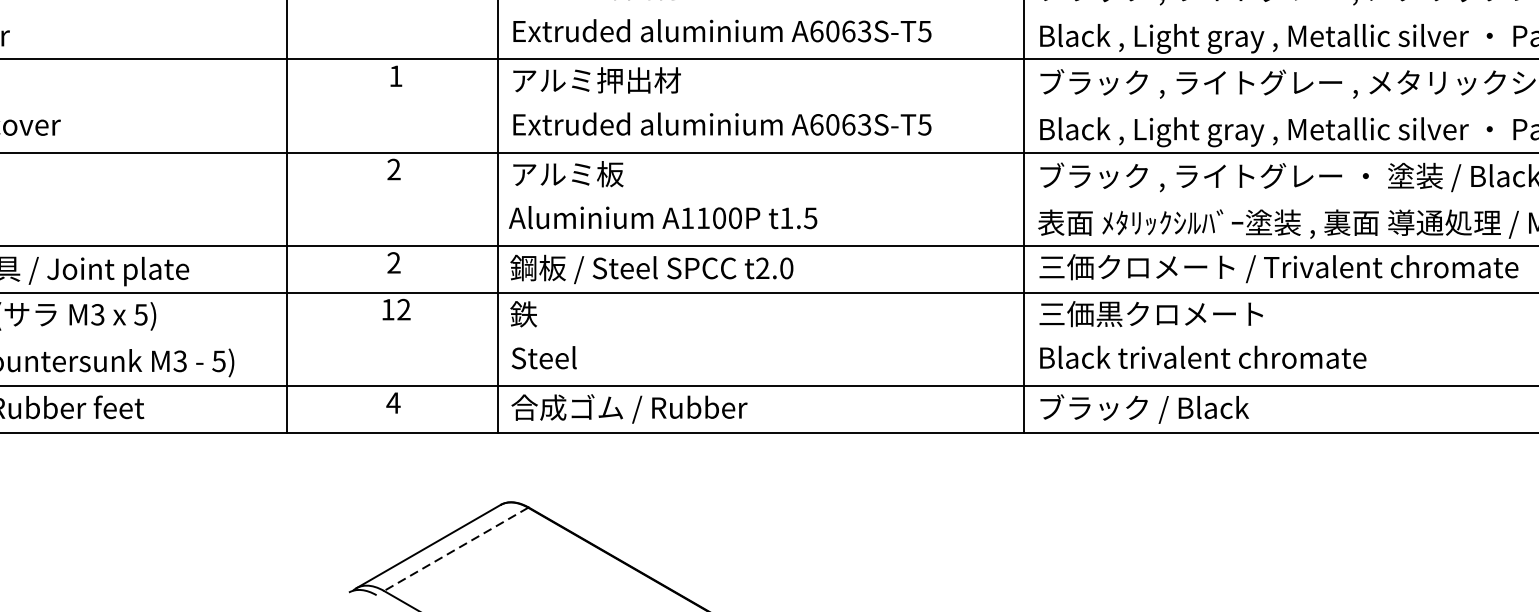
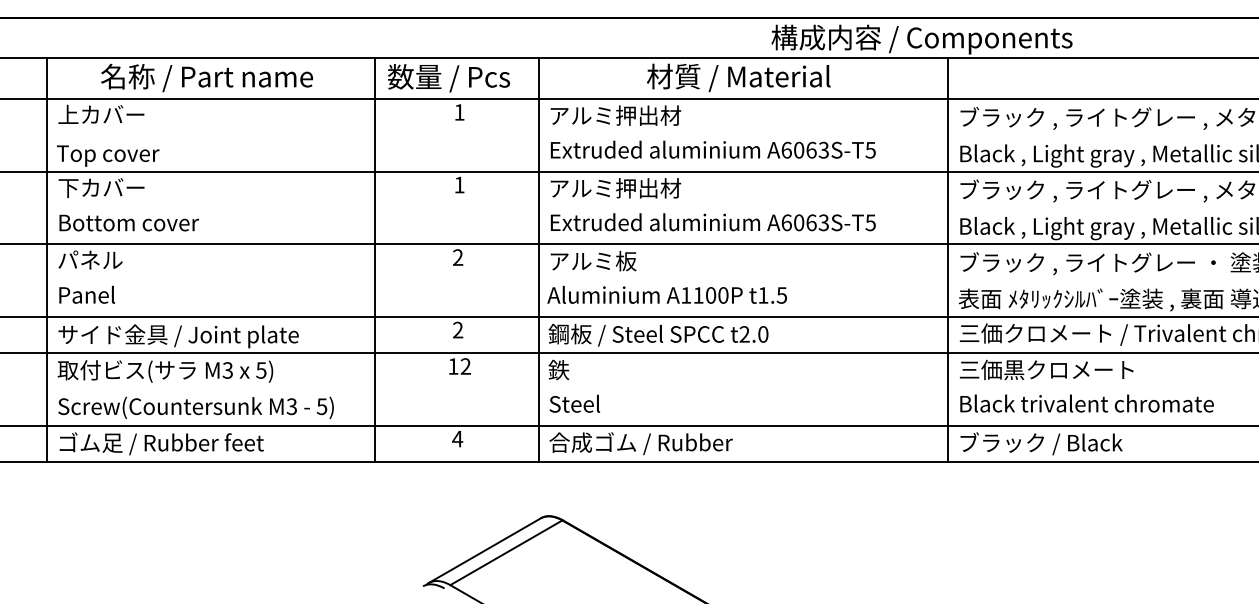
line: (456, 548) -> (506, 552), dashed -> solid

